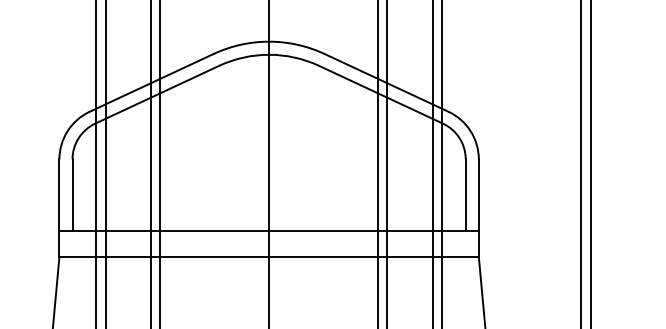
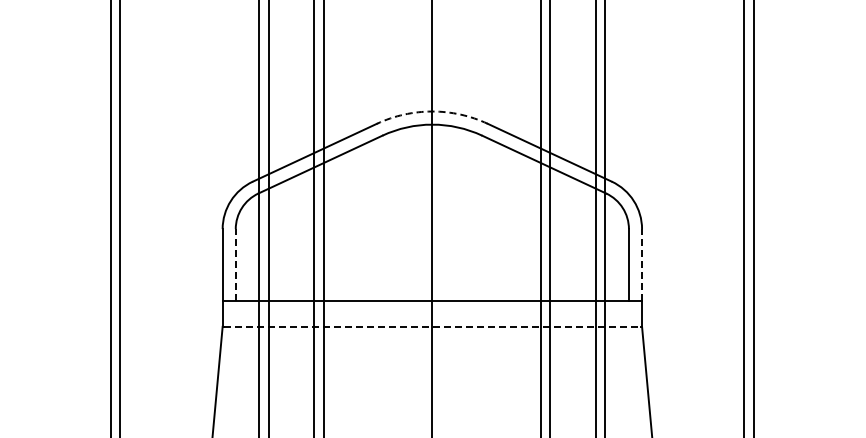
arc: (269, 41) -> (432, 111), solid -> dashed
line: (72, 194) -> (235, 264), solid -> dashed
line: (479, 194) -> (642, 264), solid -> dashed
line: (269, 256) -> (432, 326), solid -> dashed

